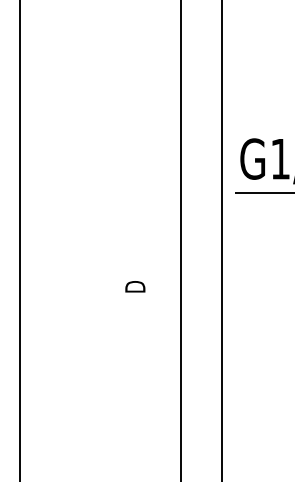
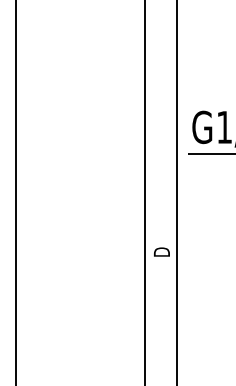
text: (135, 286) -> (162, 251), moved

